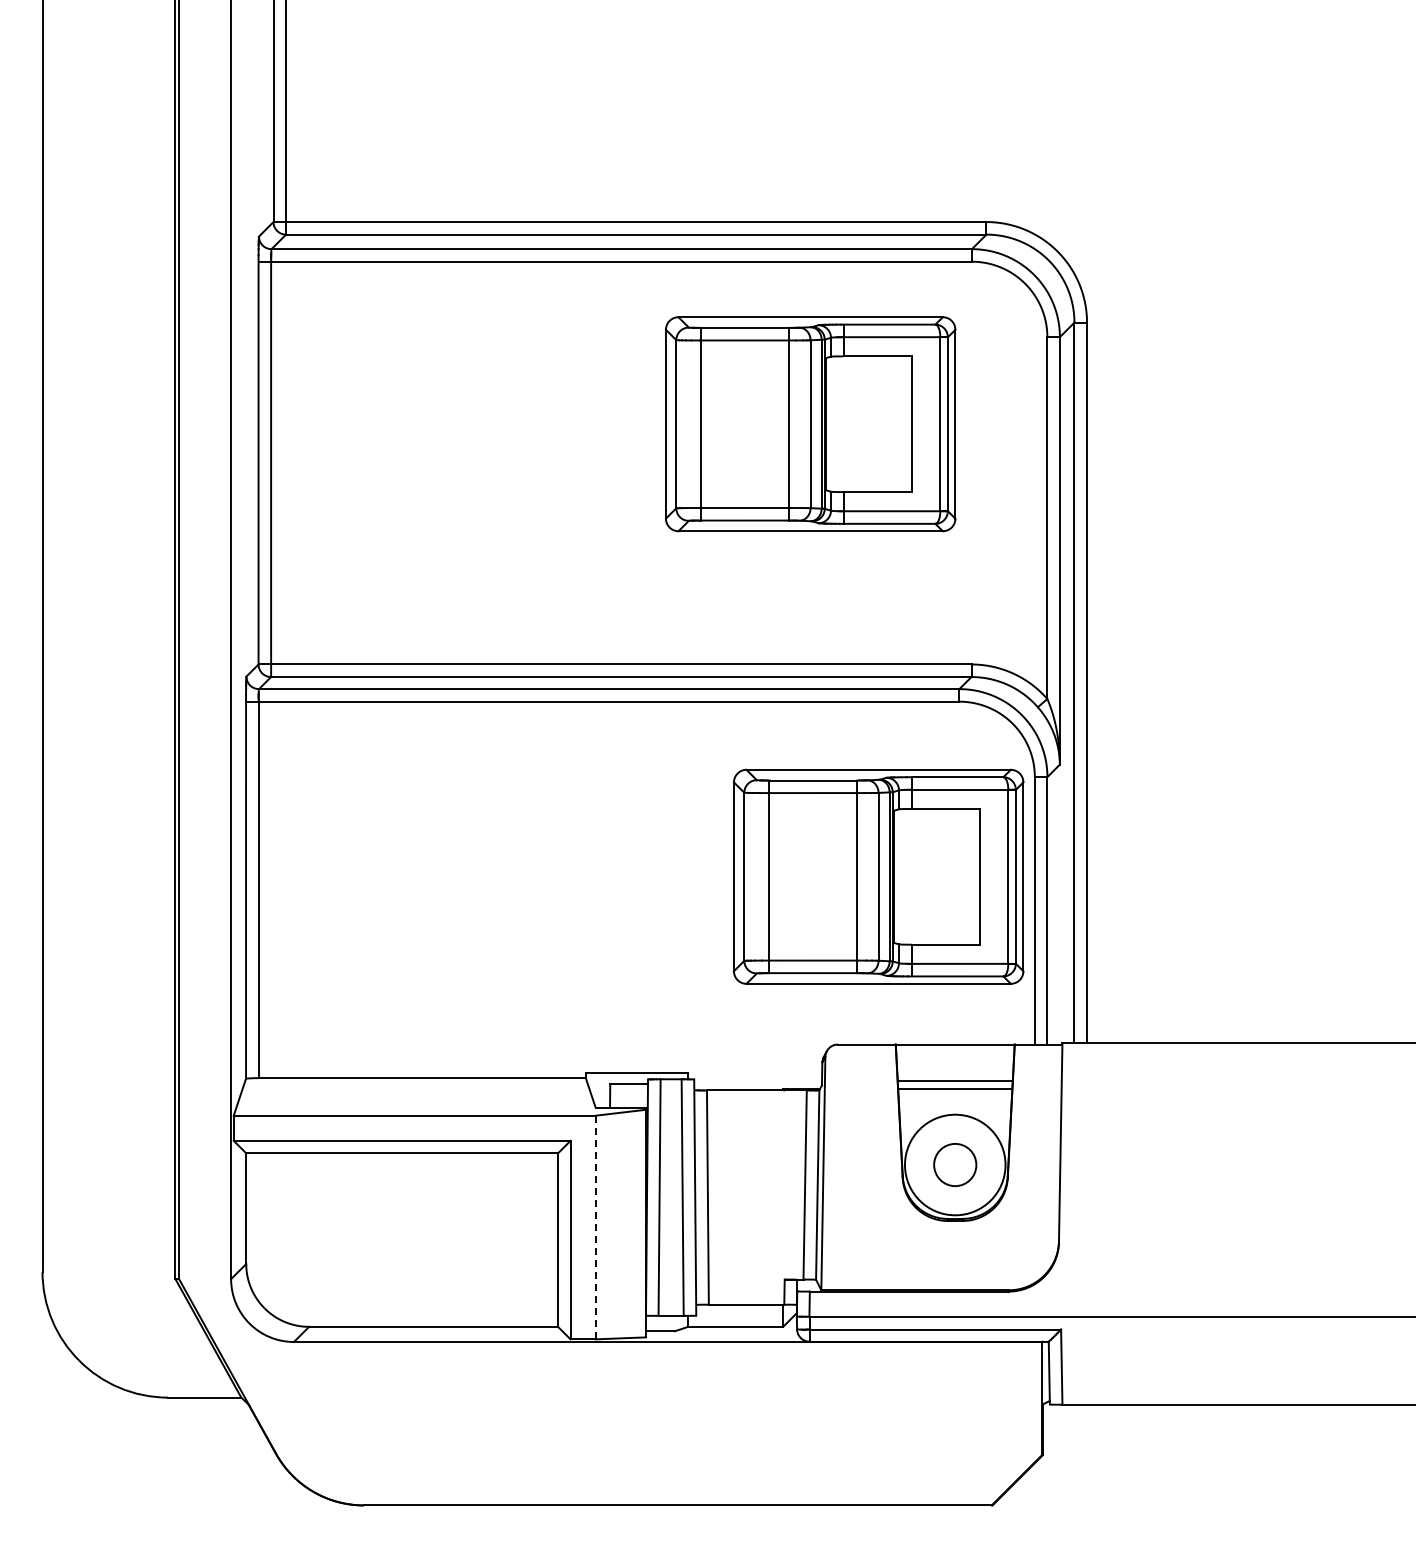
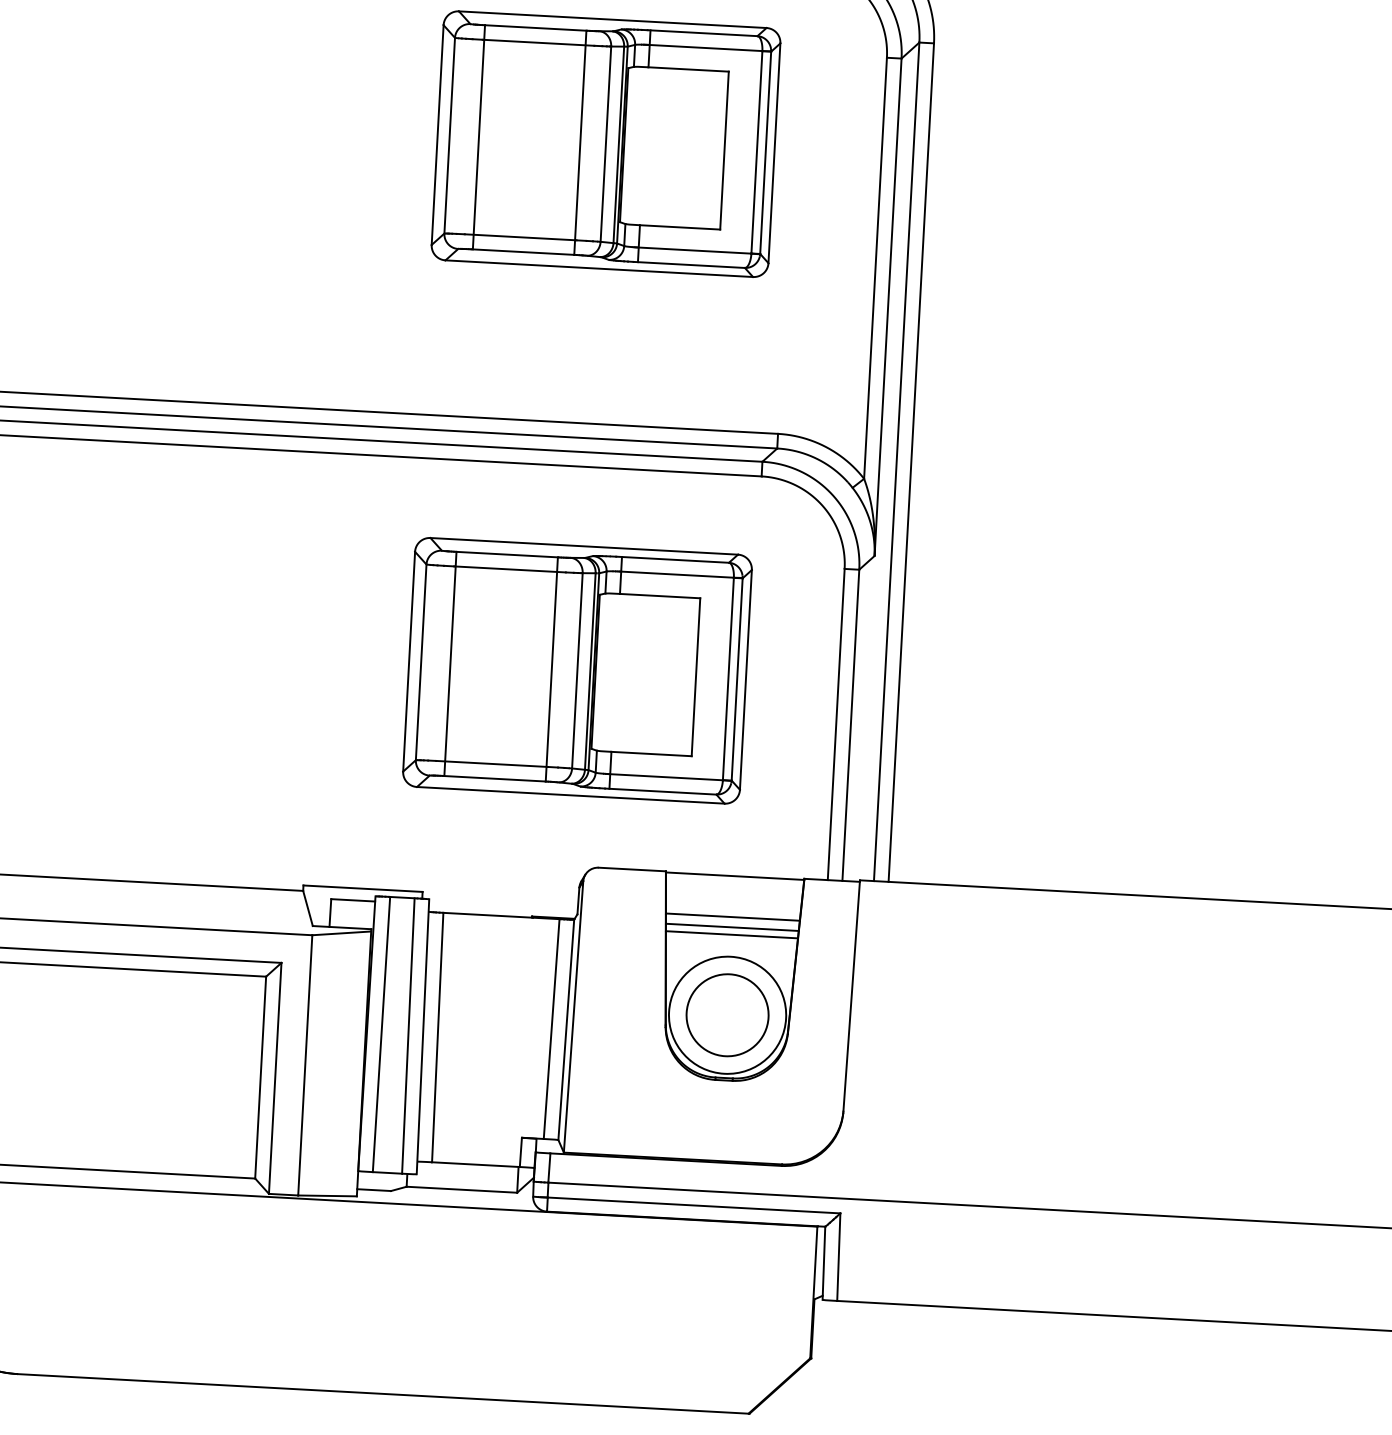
part: (878, 876) -> (577, 670), moved
line: (955, 1095) -> (732, 934), added
circle: (955, 1164) -> (727, 1014), size x1.67
line: (595, 1227) -> (305, 1065), dashed -> solid

